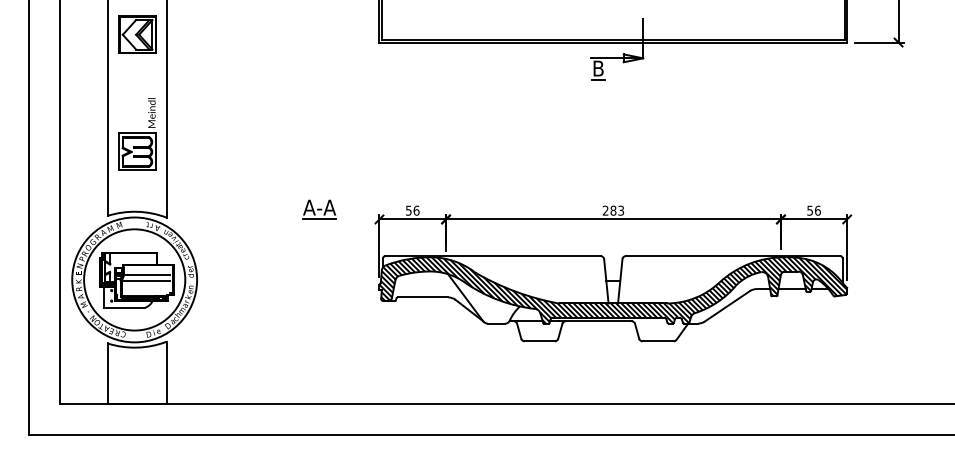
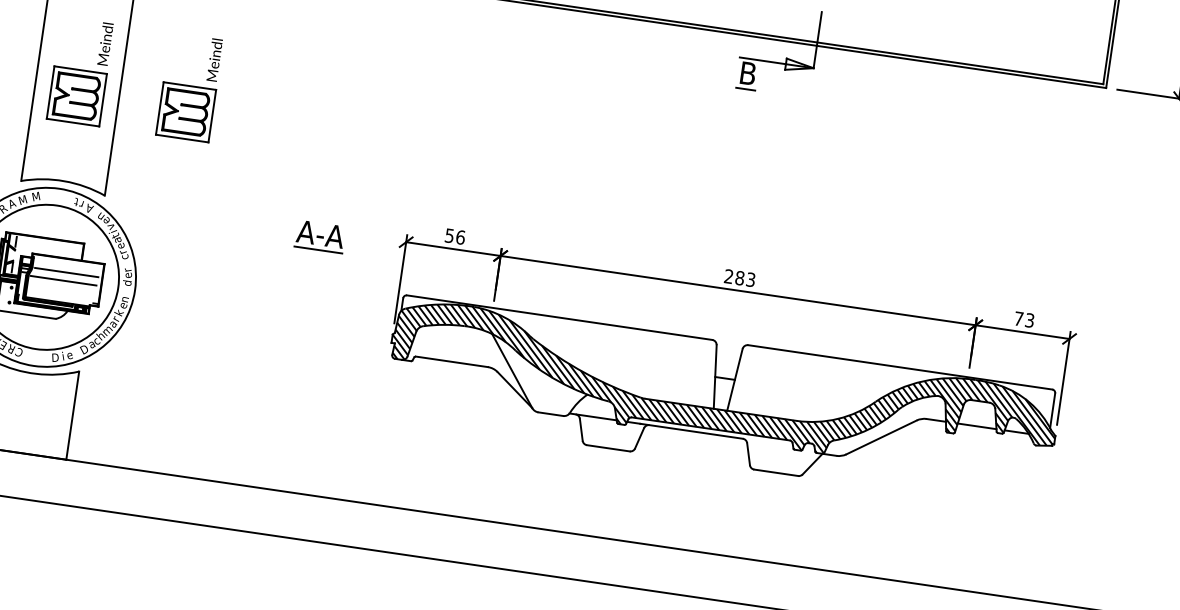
part: (214, 134) -> (189, 87), added
part: (319, 209) -> (320, 236), moved
text: (813, 210) -> (1023, 319), 56 -> 73

